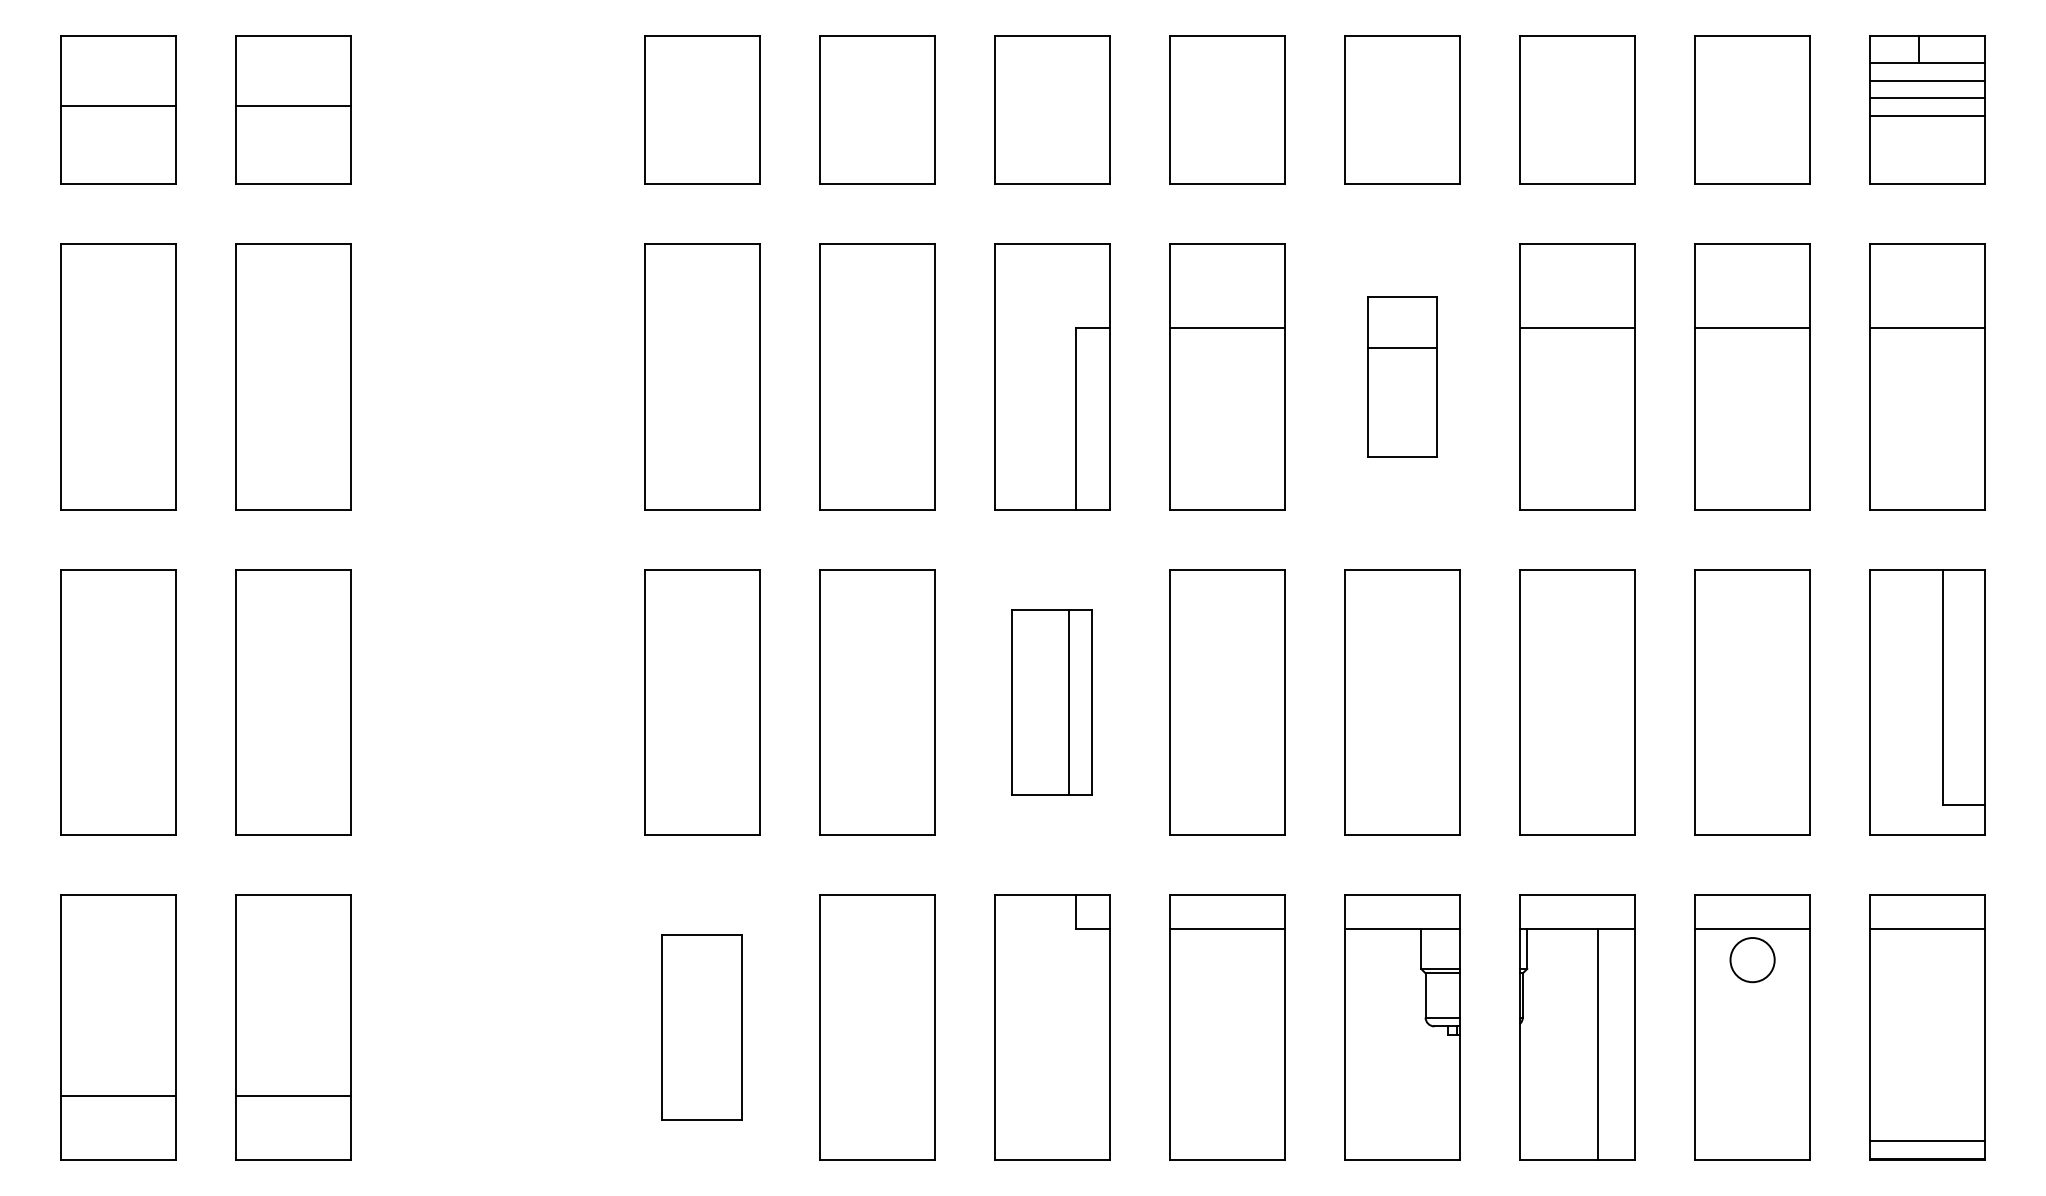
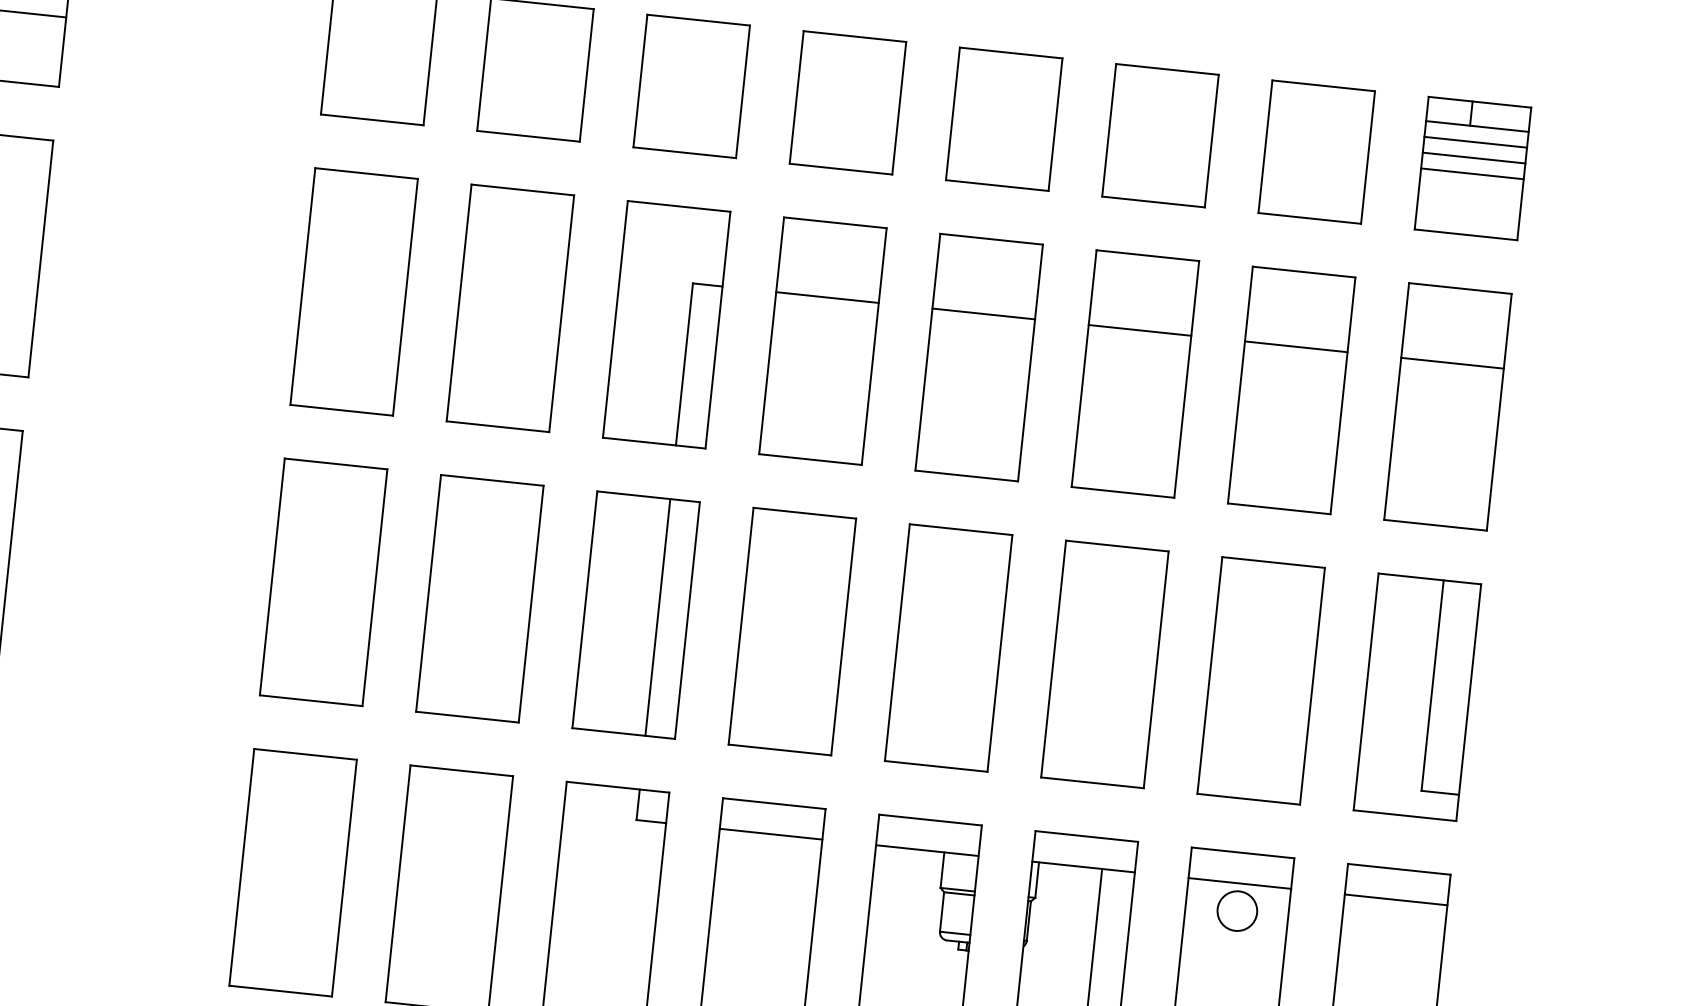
part: (1402, 376) -> (979, 357), size x1.67
part: (1052, 702) -> (636, 615), size x1.43
part: (702, 1027) -> (293, 872), size x1.43

